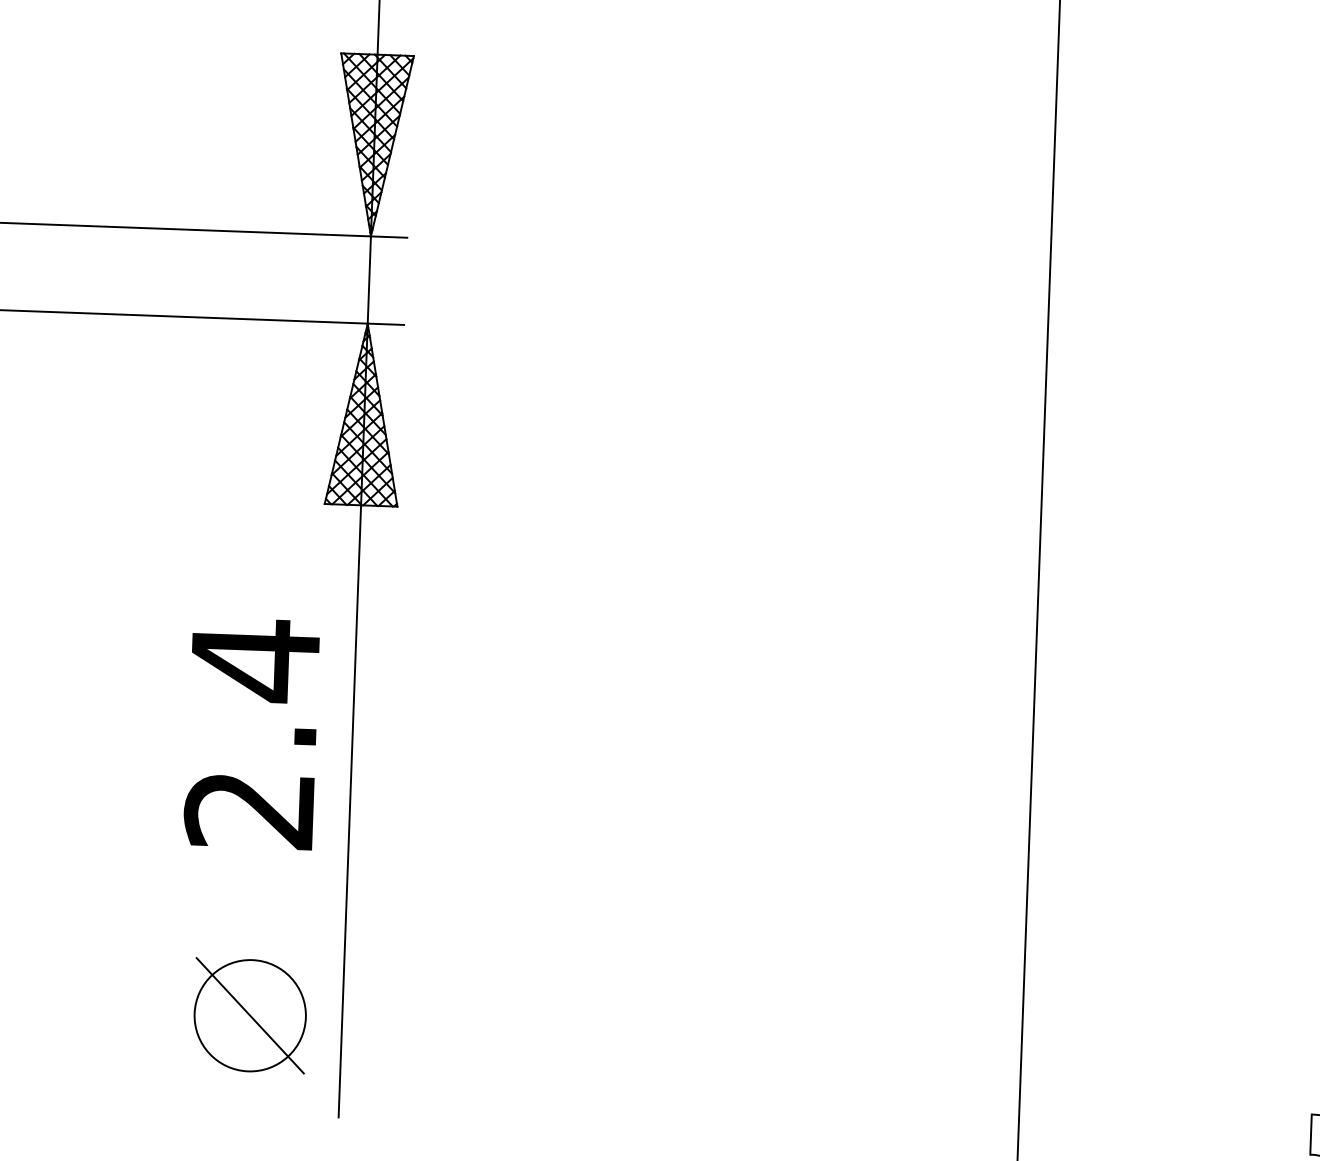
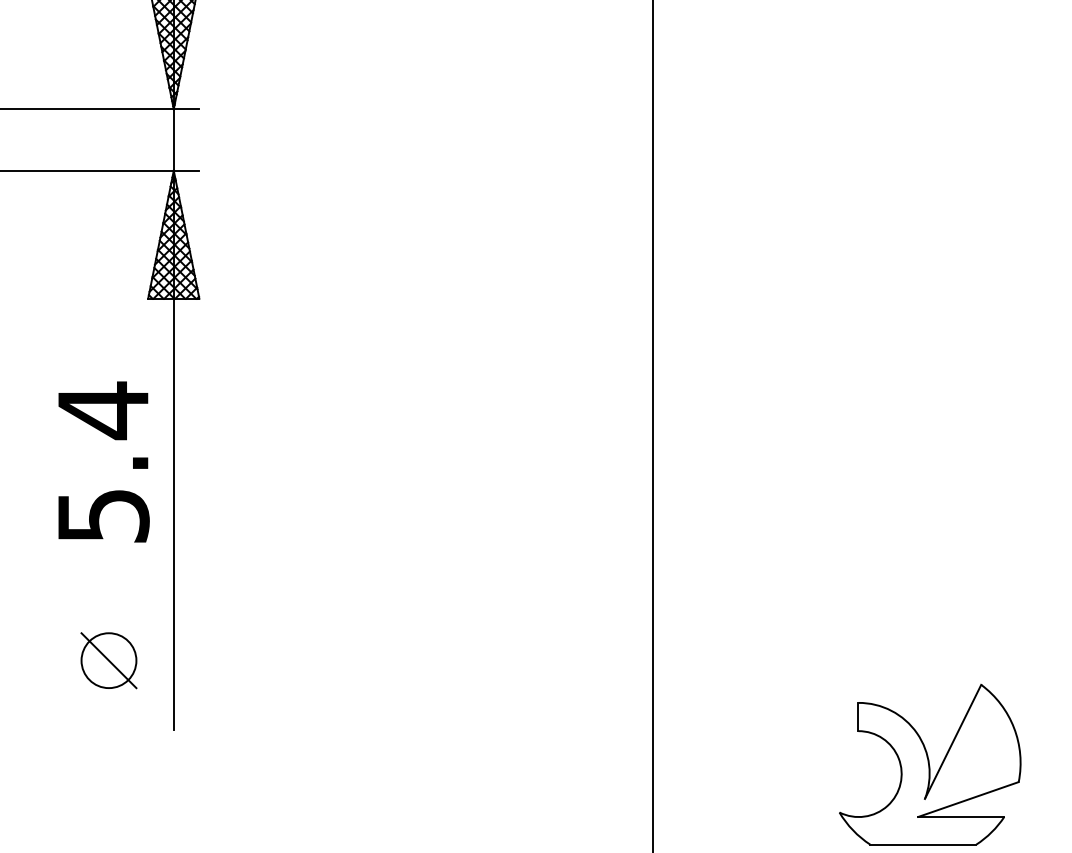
text: (249, 810) -> (103, 516), 2.4 -> 5.4
part: (249, 1015) -> (108, 660), size x0.7

